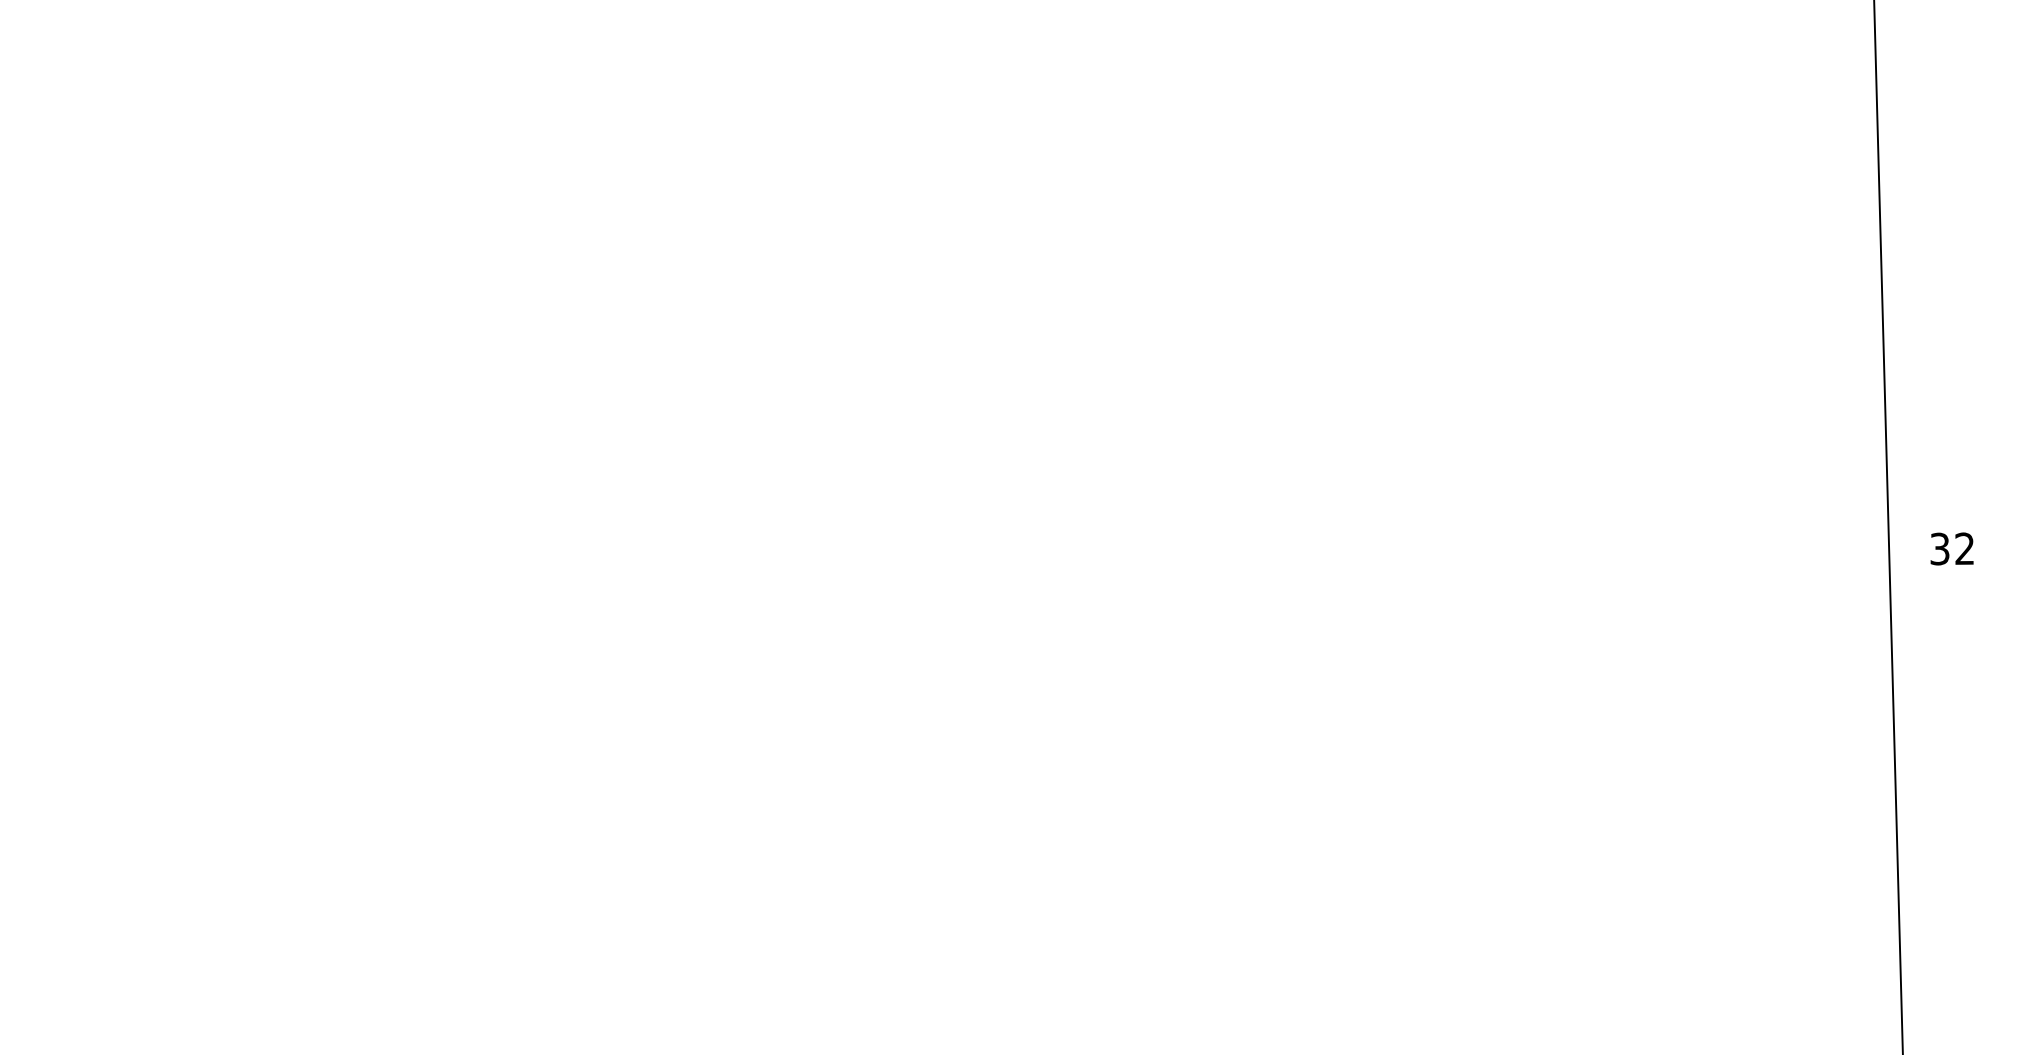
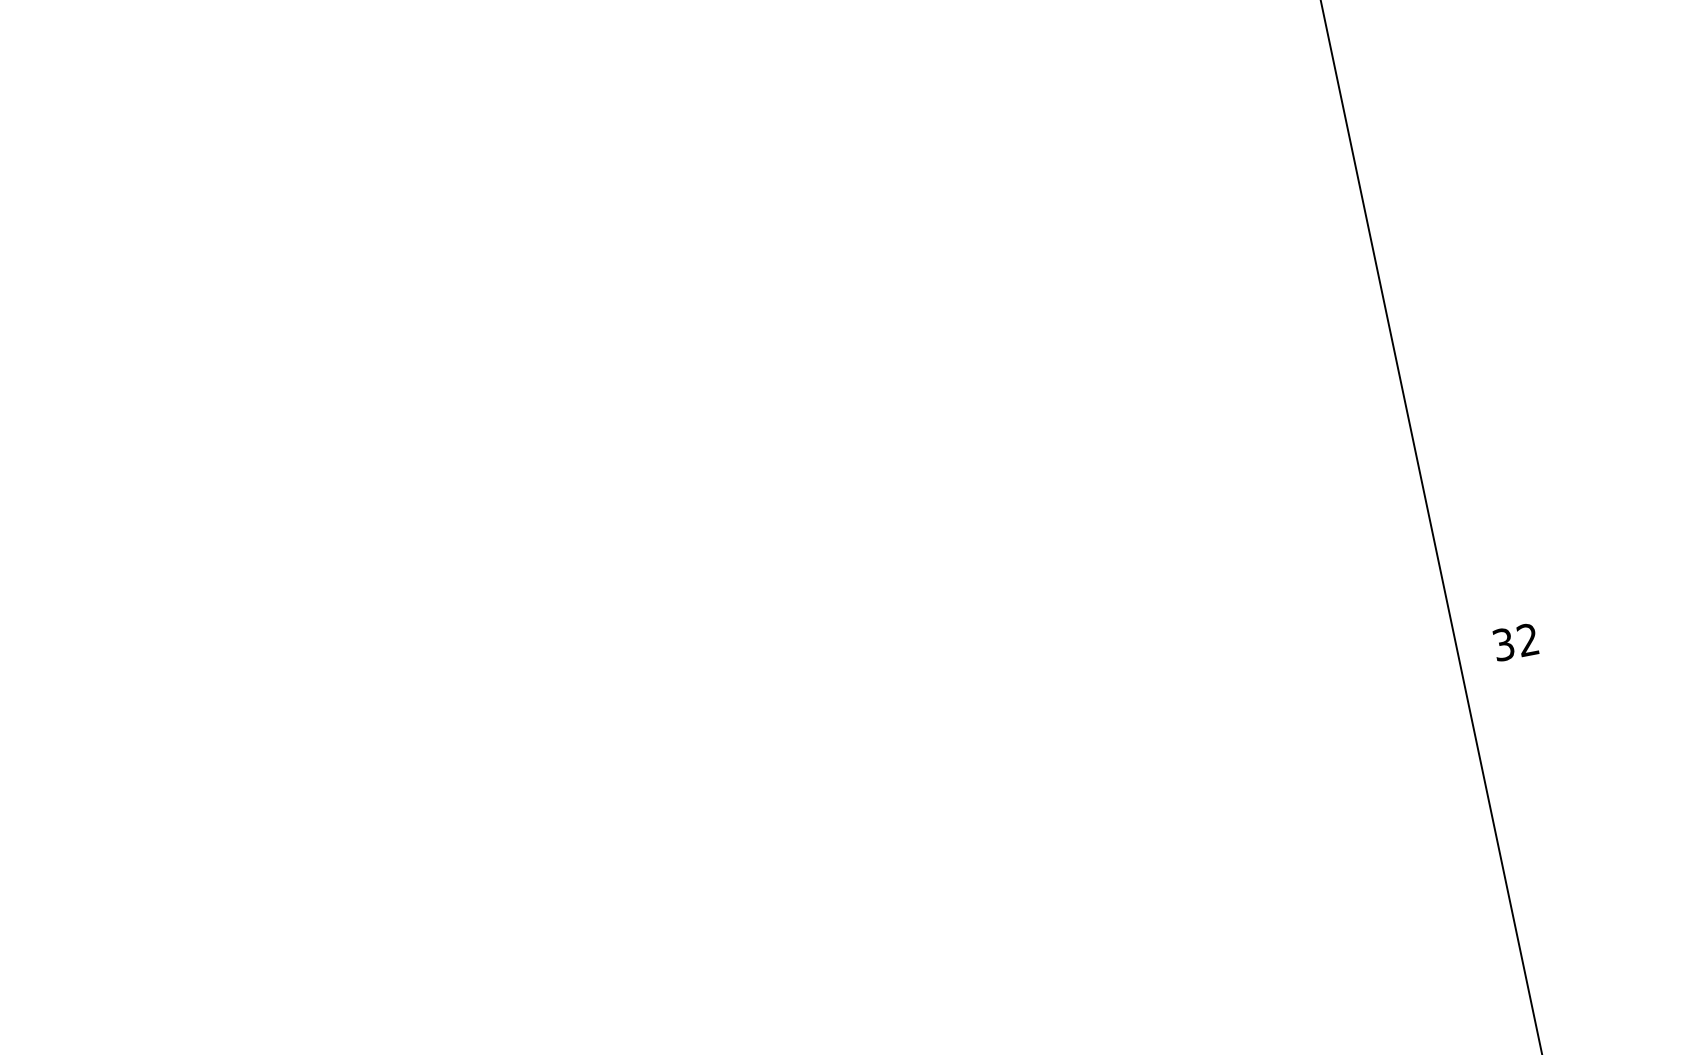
text: (1951, 548) -> (1514, 641), moved

